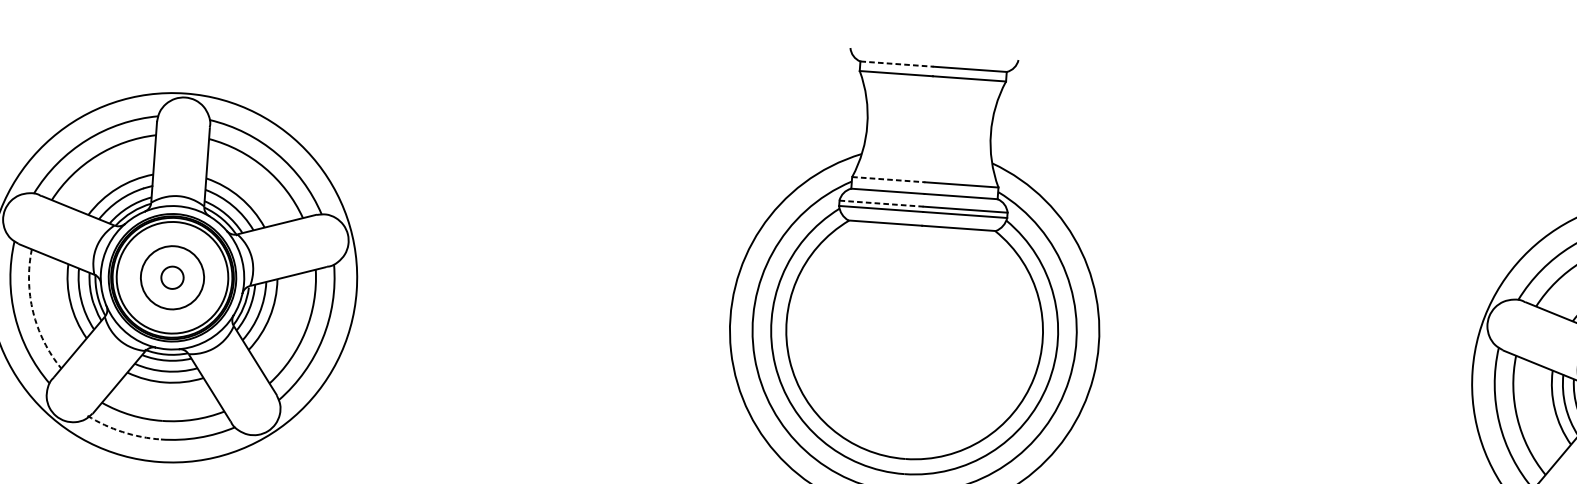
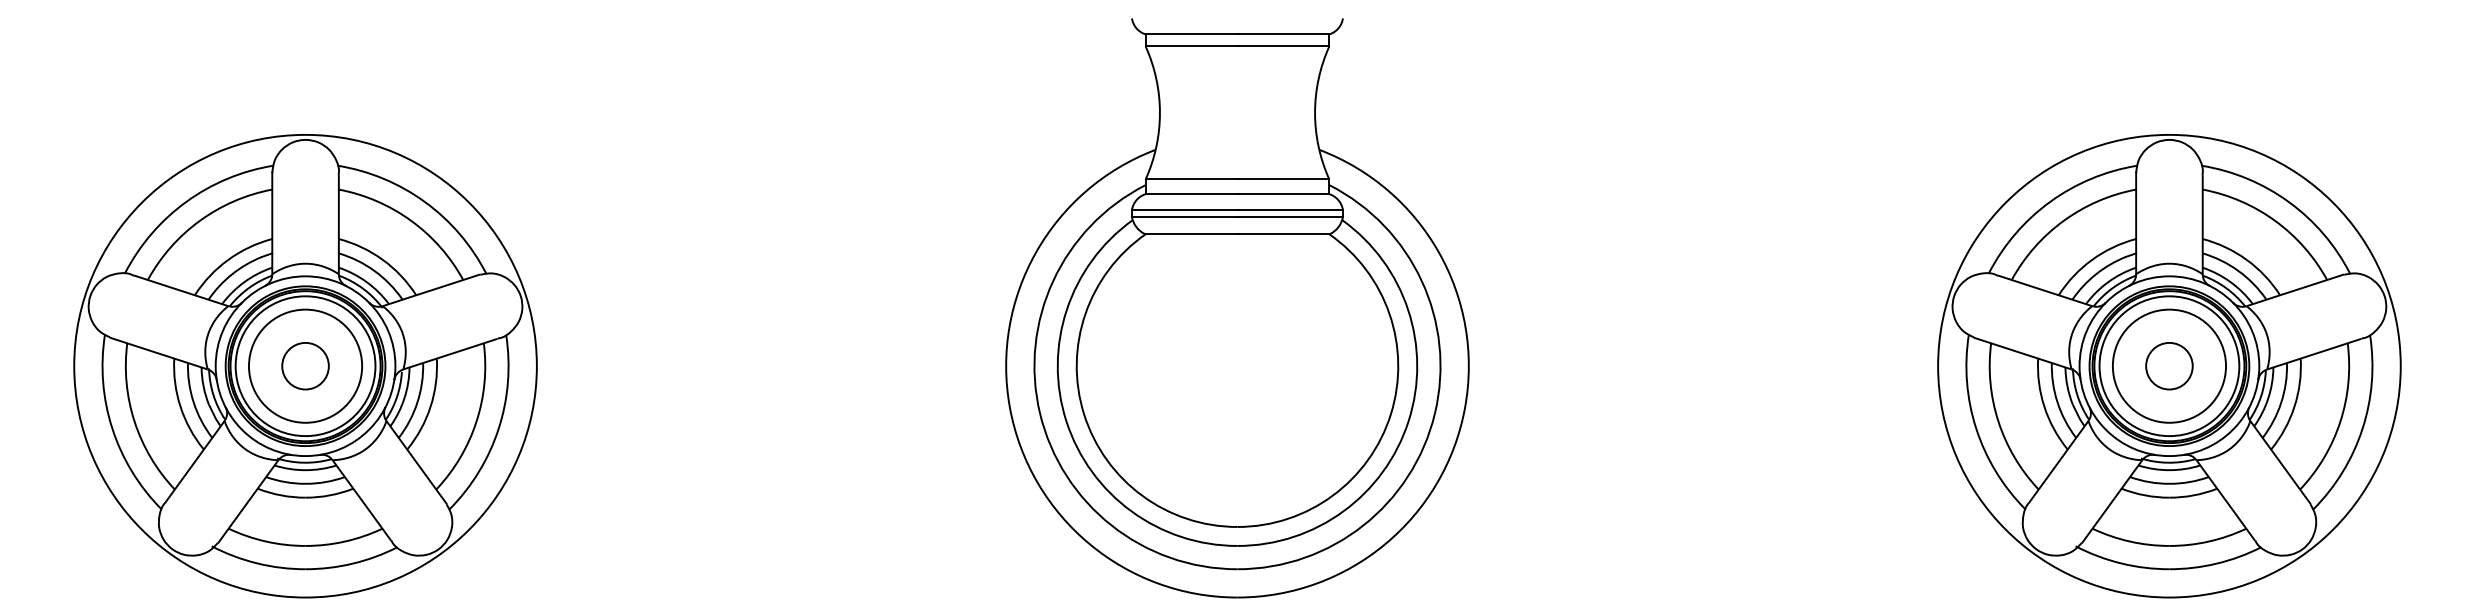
line: (896, 64) -> (1191, 34), dashed -> solid
line: (888, 179) -> (1191, 179), dashed -> solid
line: (881, 203) -> (1184, 210), dashed -> solid
circle: (172, 277) -> (305, 365), size x1.43
circle: (172, 277) -> (305, 365), size x1.67
arc: (33, 312) -> (134, 421), dashed -> solid
arc: (122, 432) -> (257, 563), dashed -> solid

